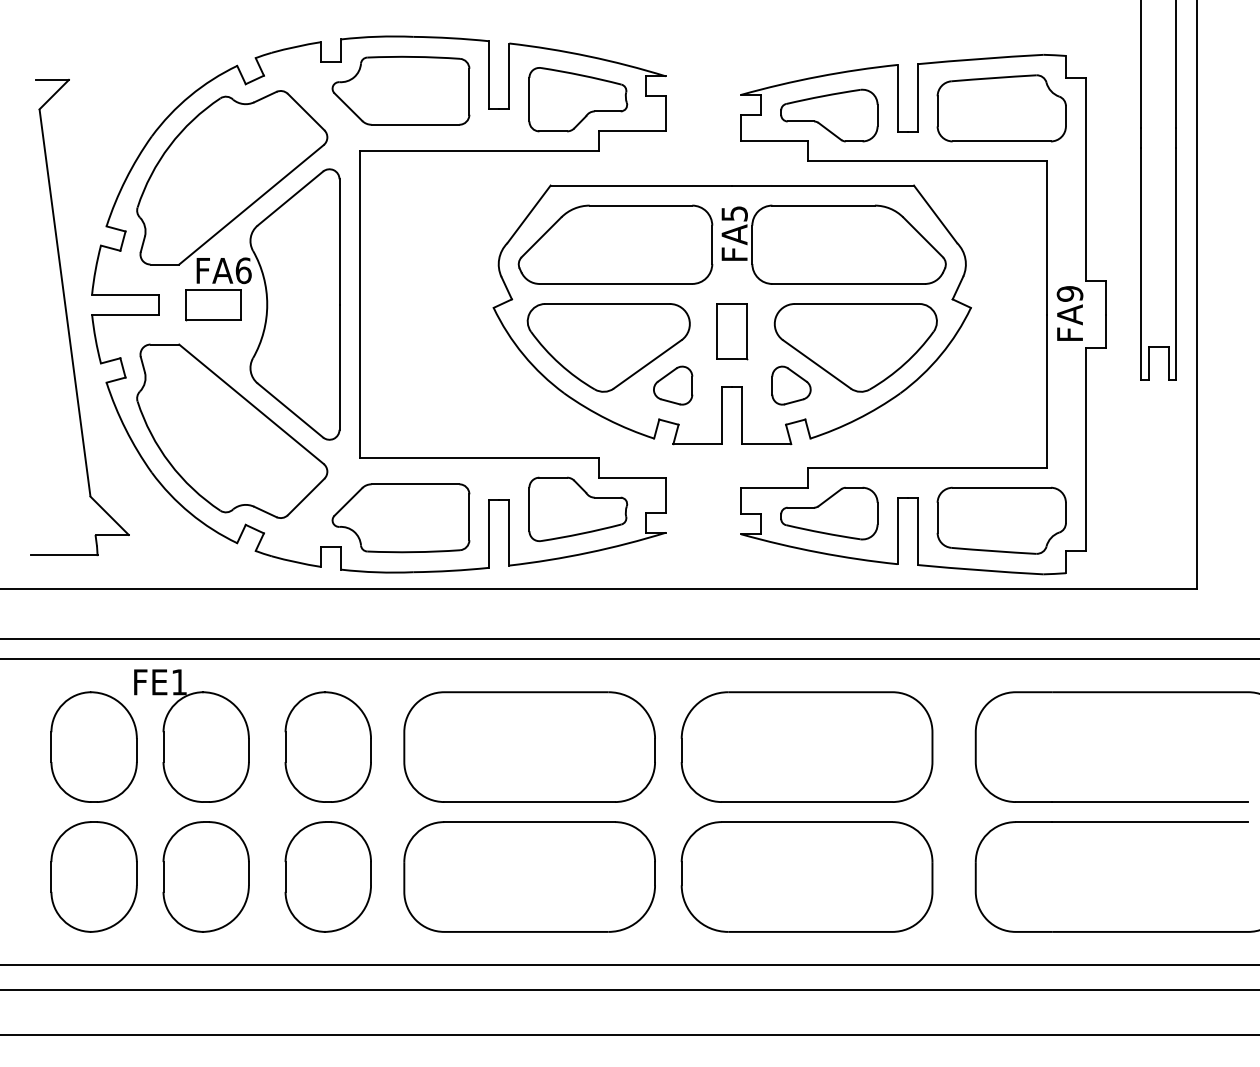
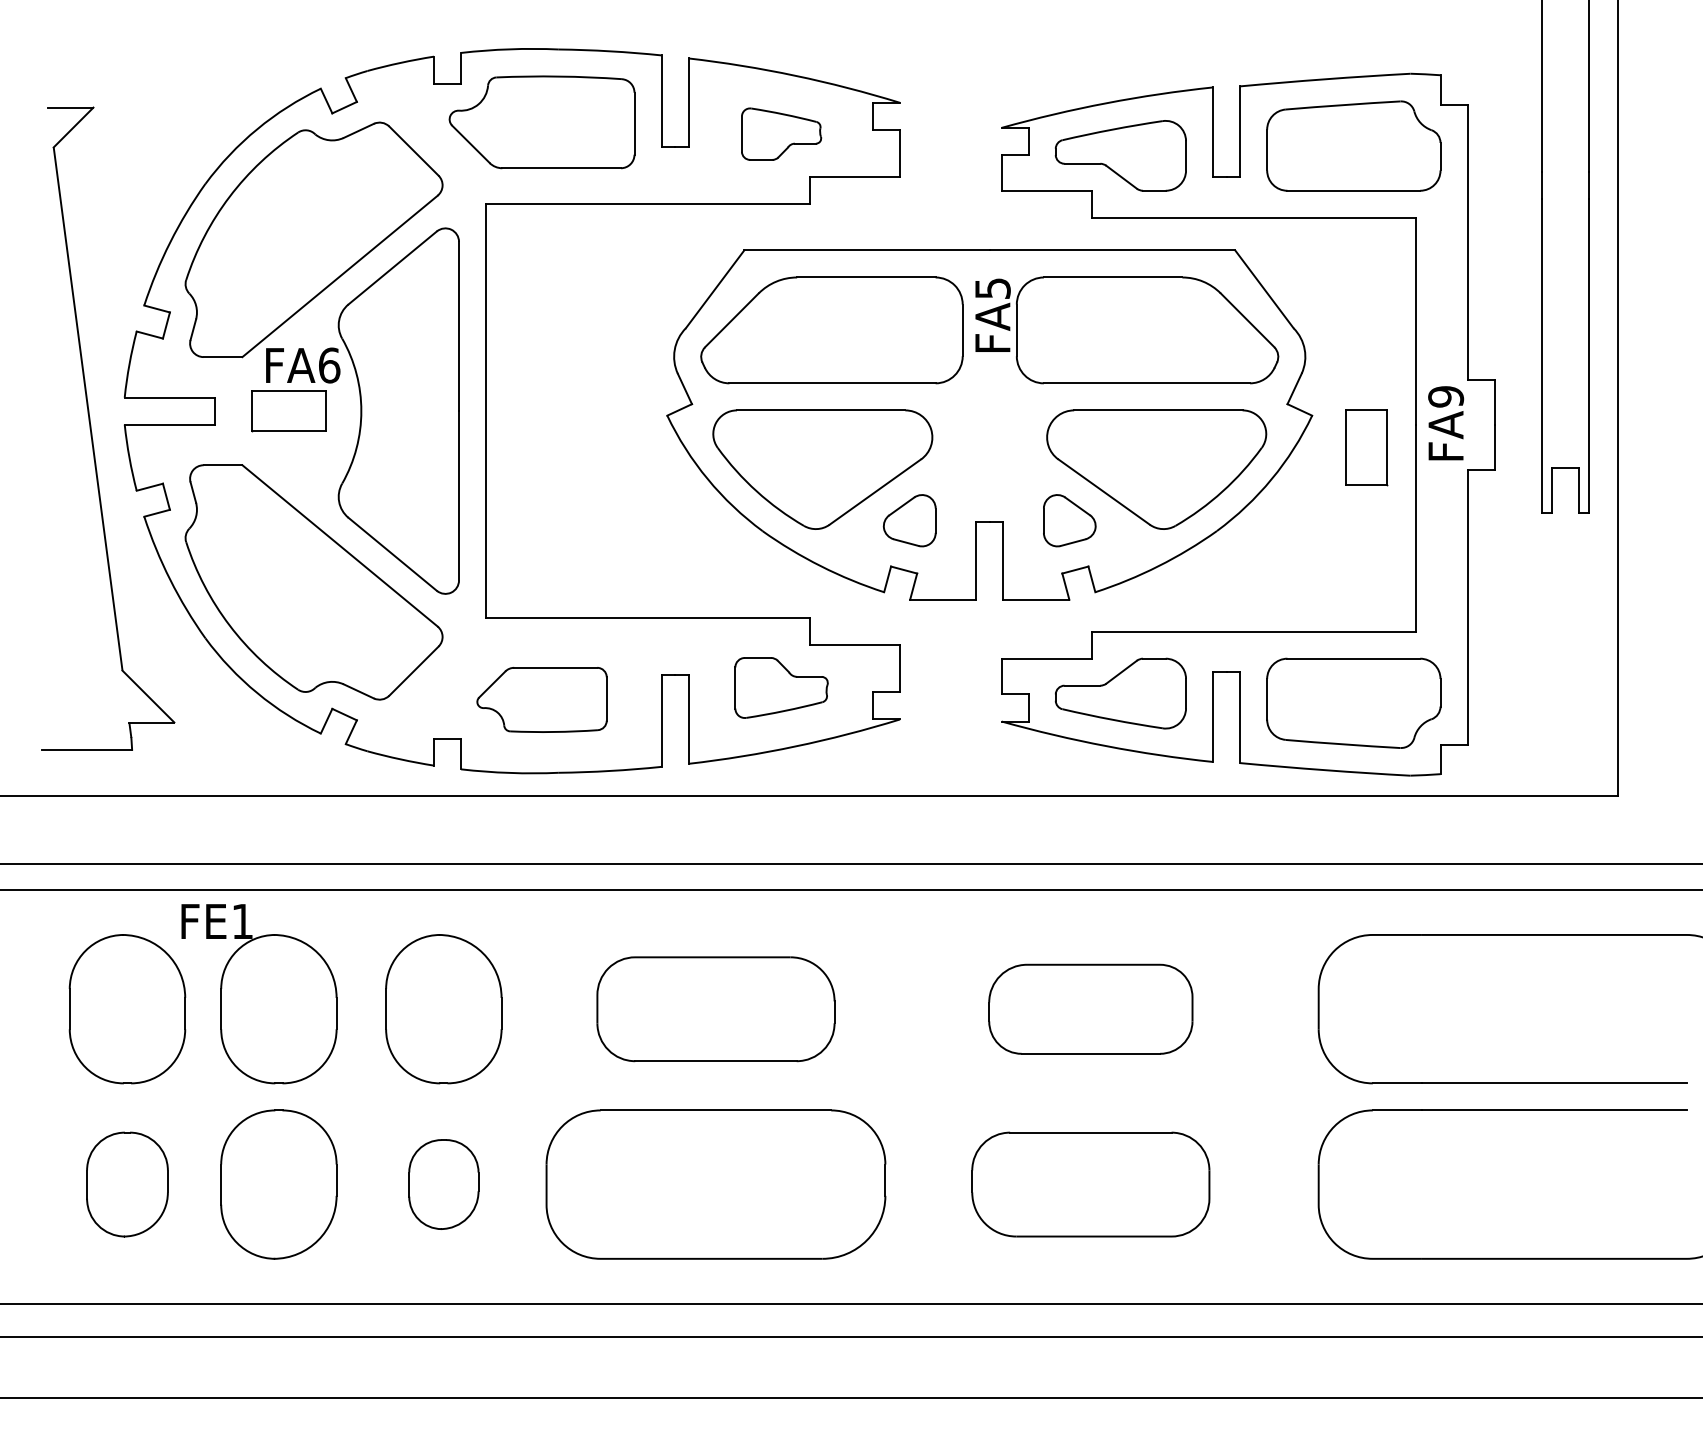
part: (578, 99) -> (781, 133), size x0.6
part: (732, 331) -> (1366, 447), moved
part: (578, 509) -> (781, 687), size x0.7
part: (400, 517) -> (541, 699), size x0.7
part: (529, 747) -> (715, 1009), size x0.7
part: (806, 747) -> (1090, 1009), size x0.6
part: (94, 876) -> (127, 1184), size x0.7
part: (328, 876) -> (443, 1184), size x0.6
part: (806, 876) -> (1090, 1184), size x0.7

